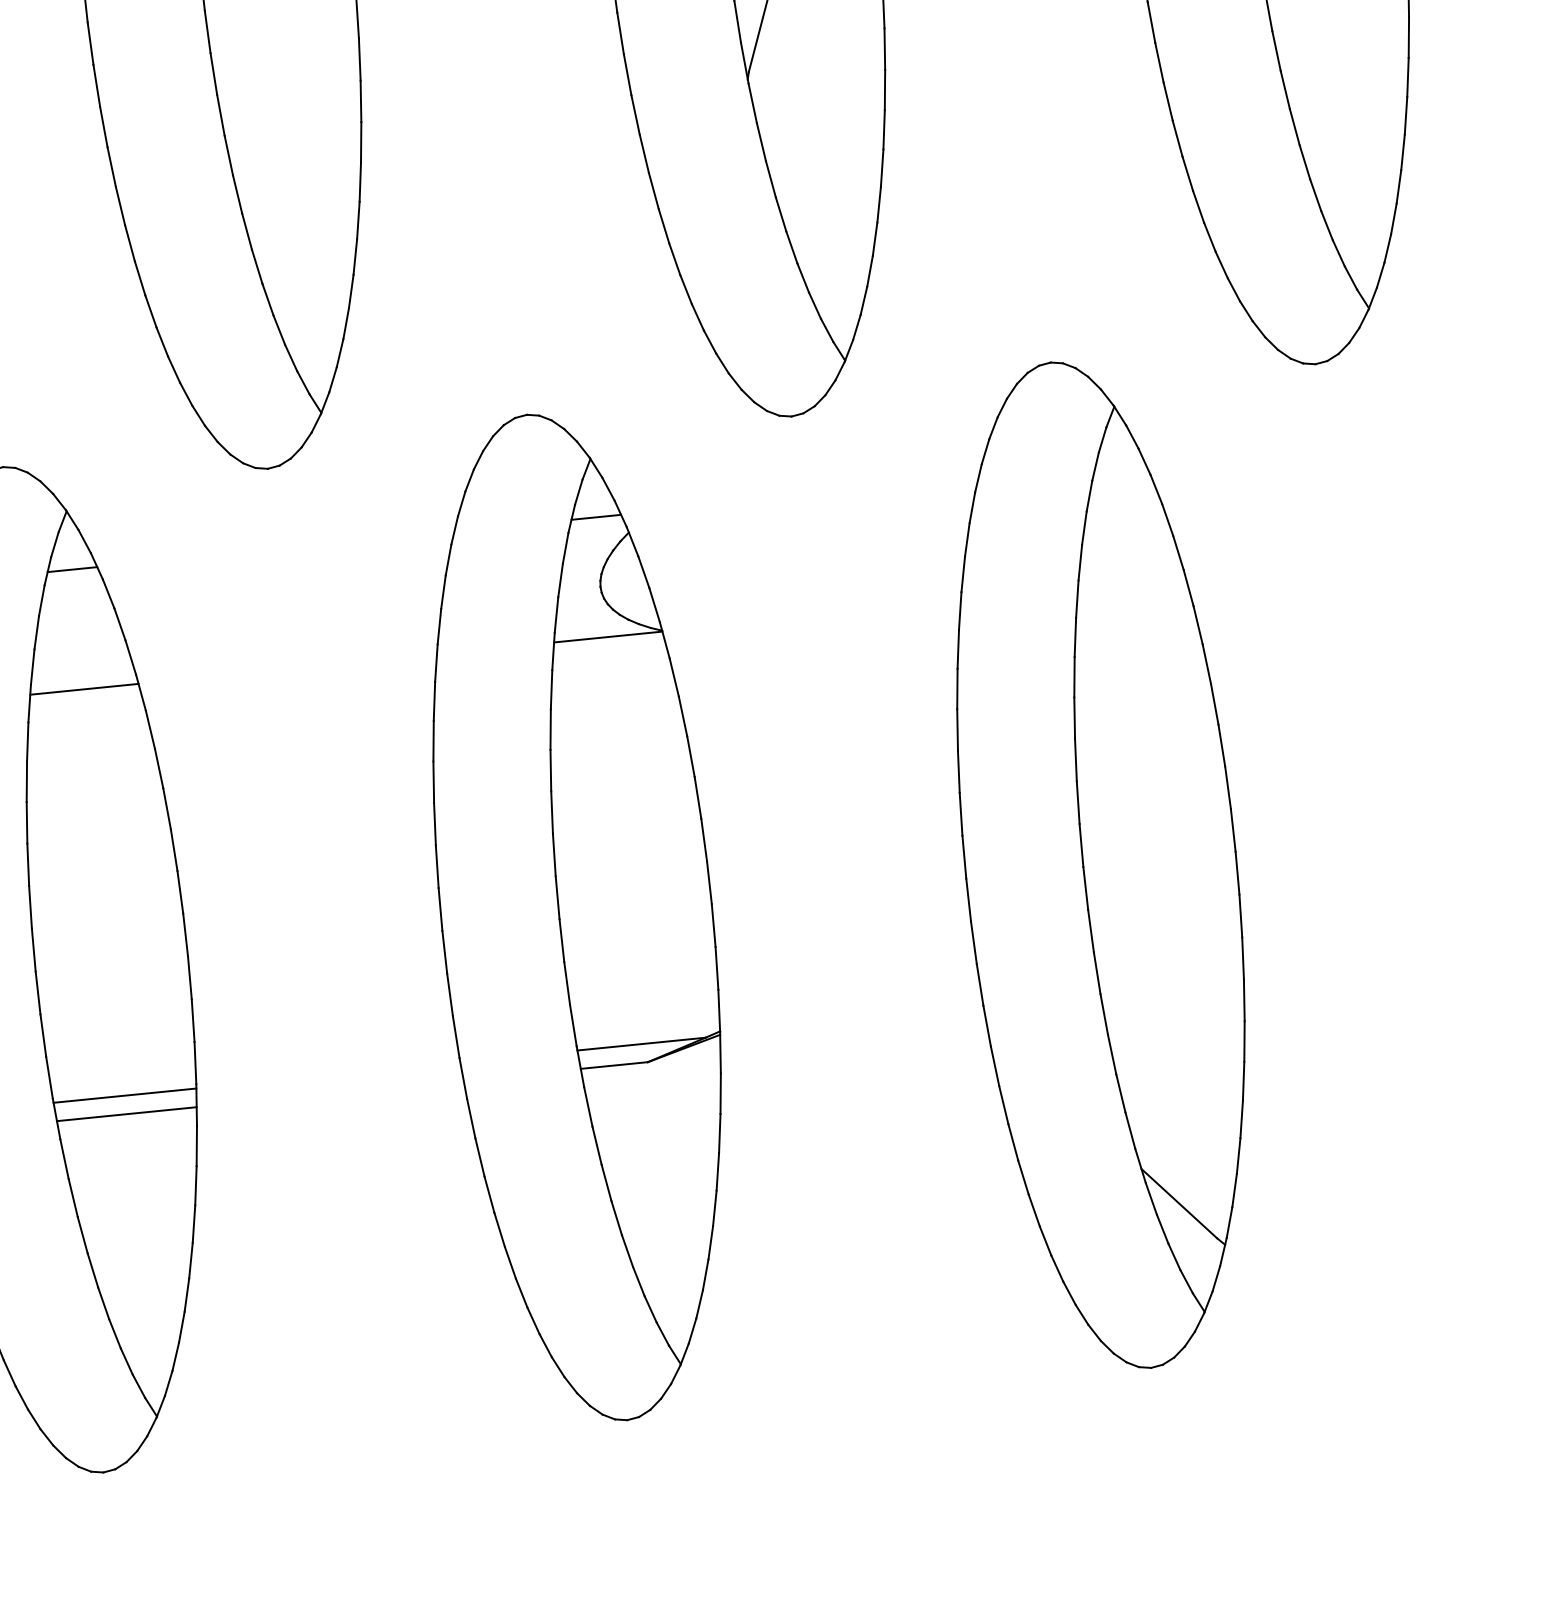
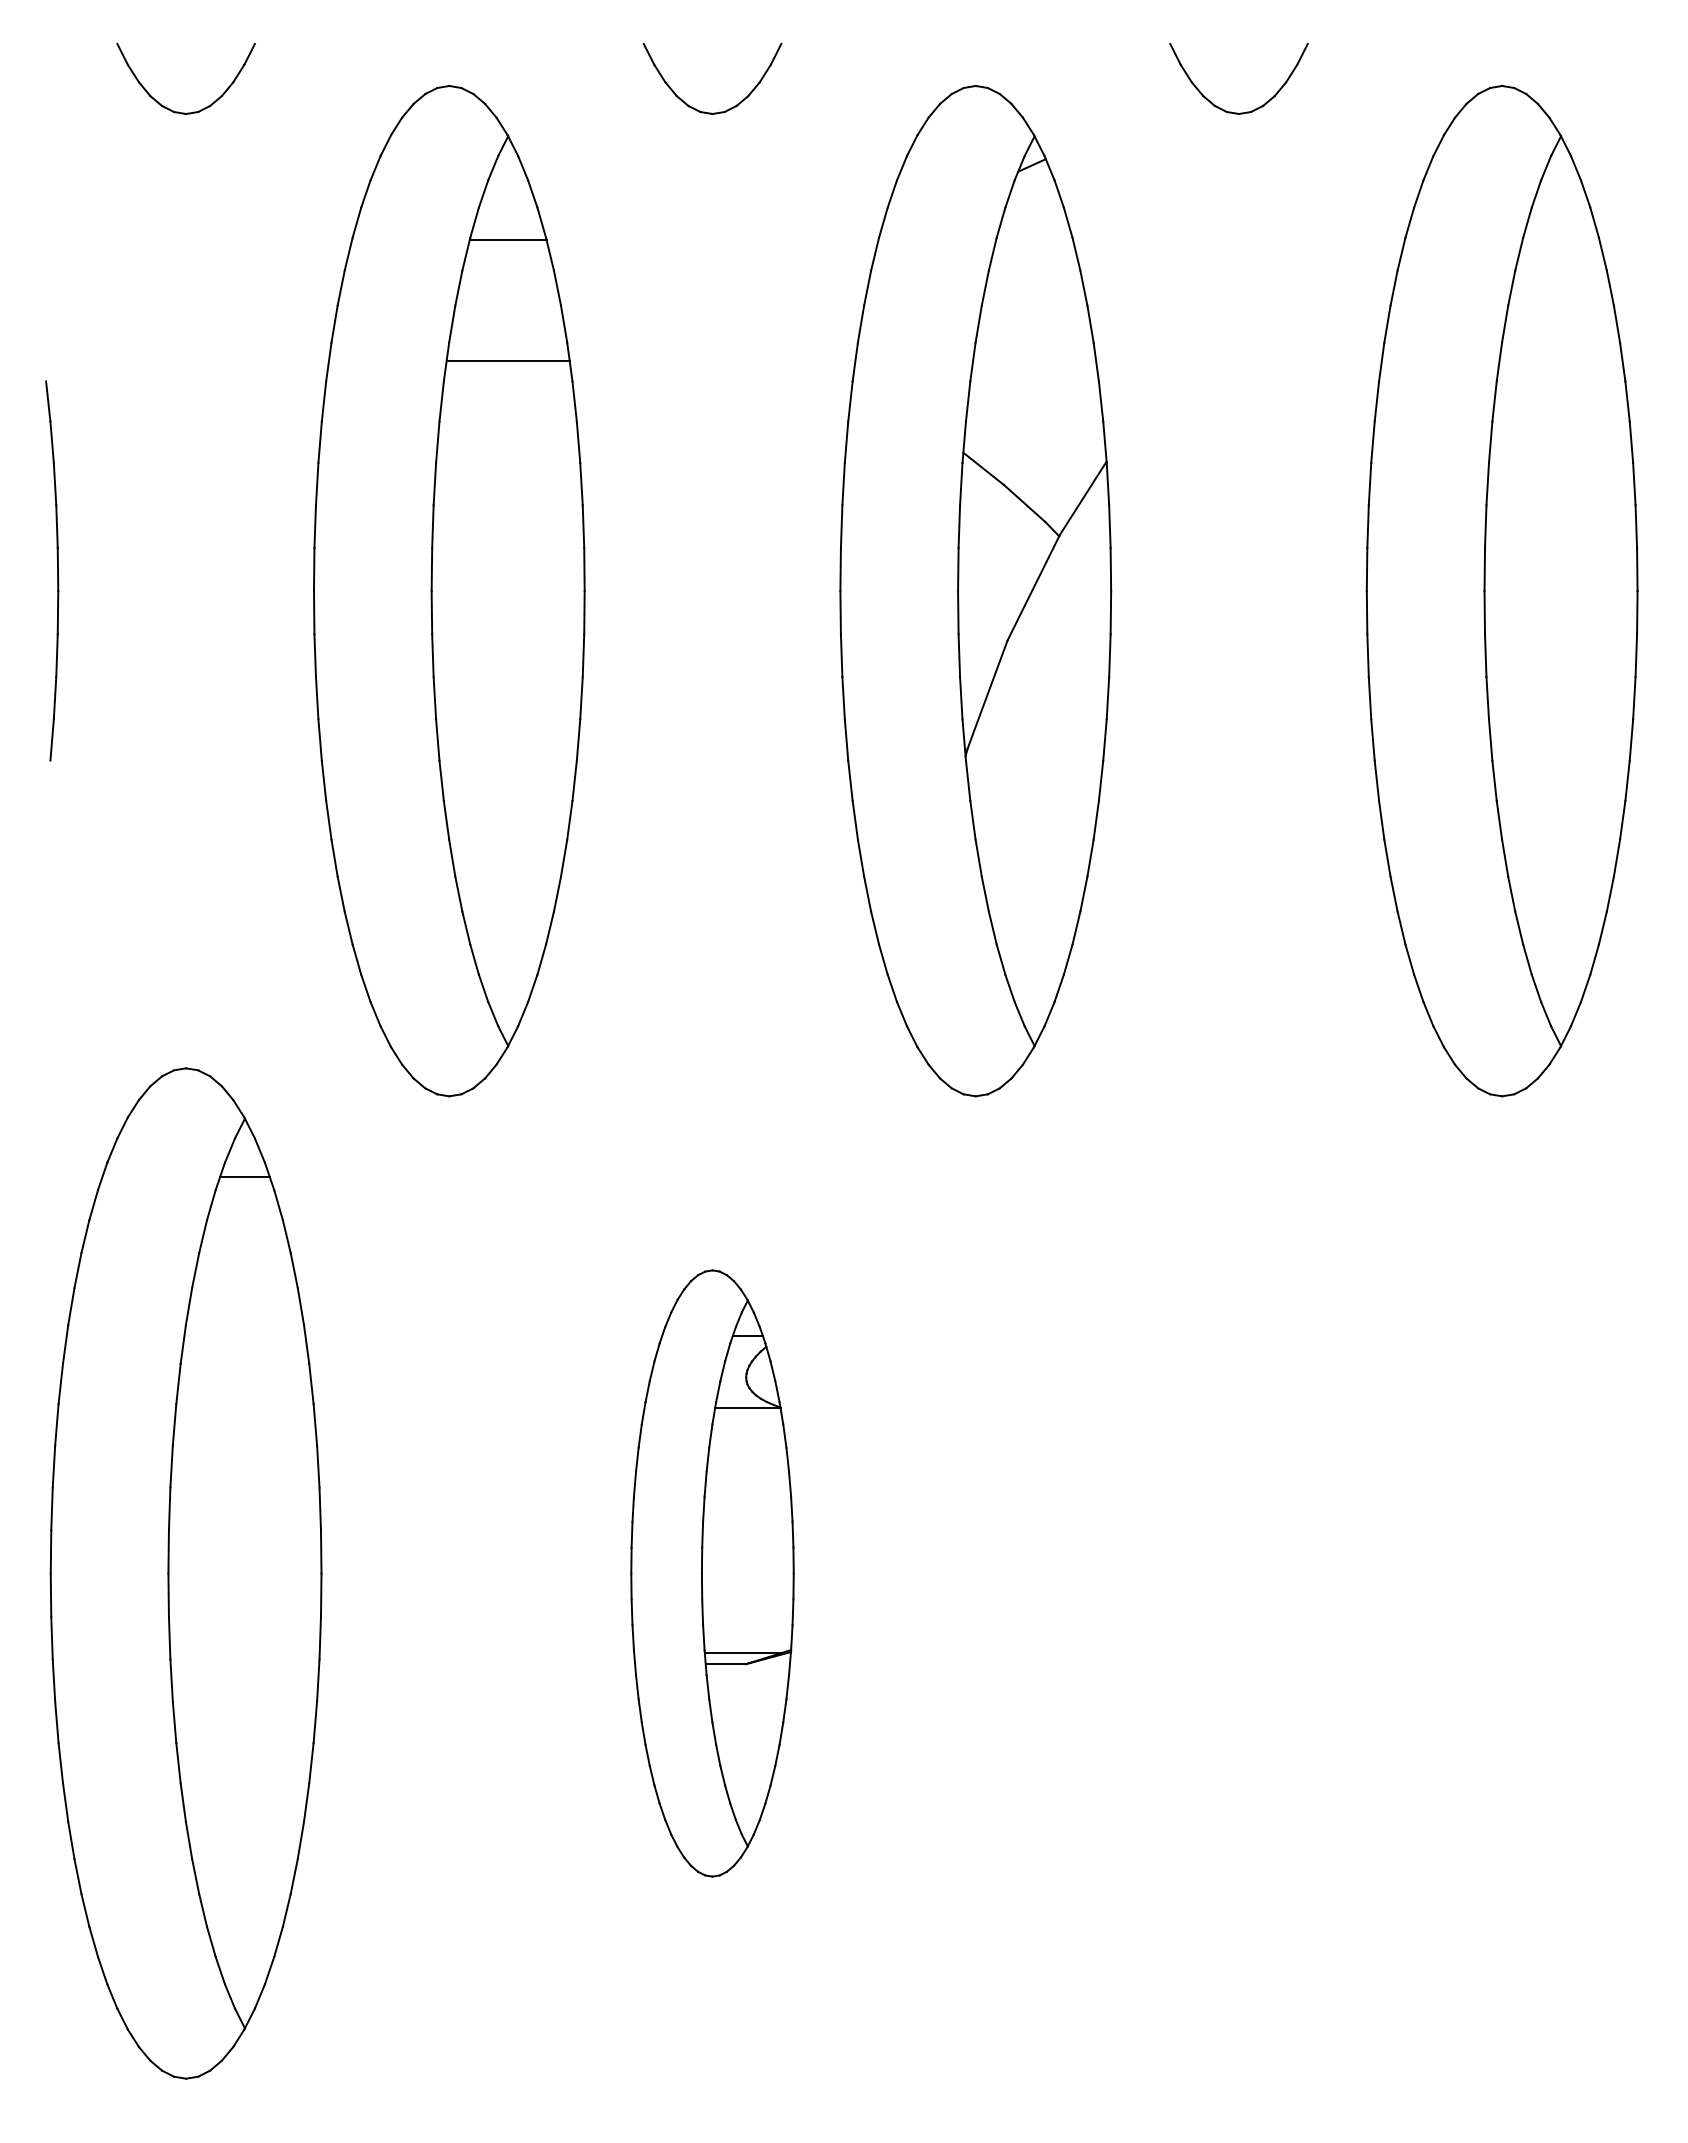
line: (83, 689) -> (244, 1297), removed
part: (1100, 865) -> (1238, 1573), removed
part: (577, 917) -> (712, 1573), size x0.6
line: (124, 1095) -> (244, 1705), removed
line: (126, 1114) -> (244, 1724), removed

